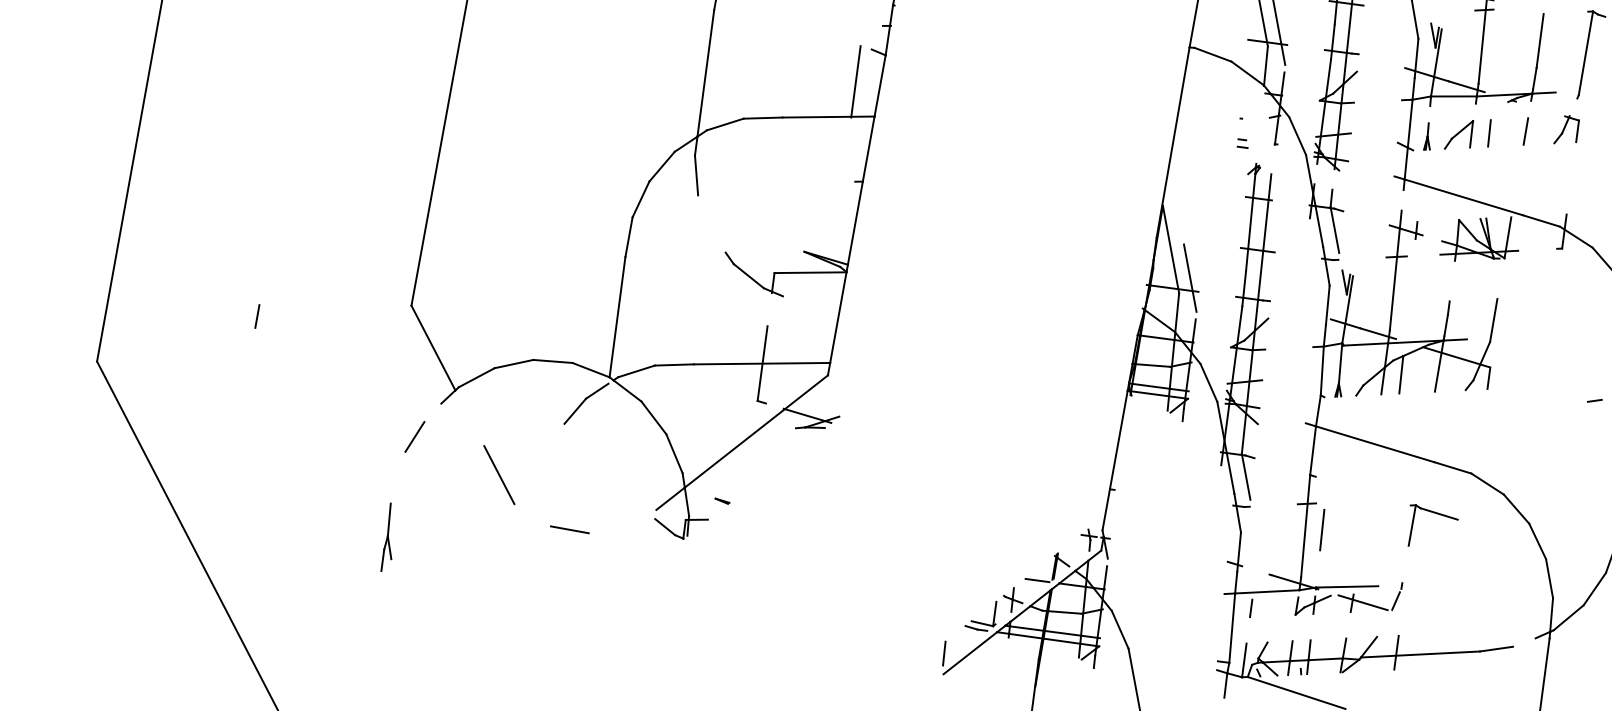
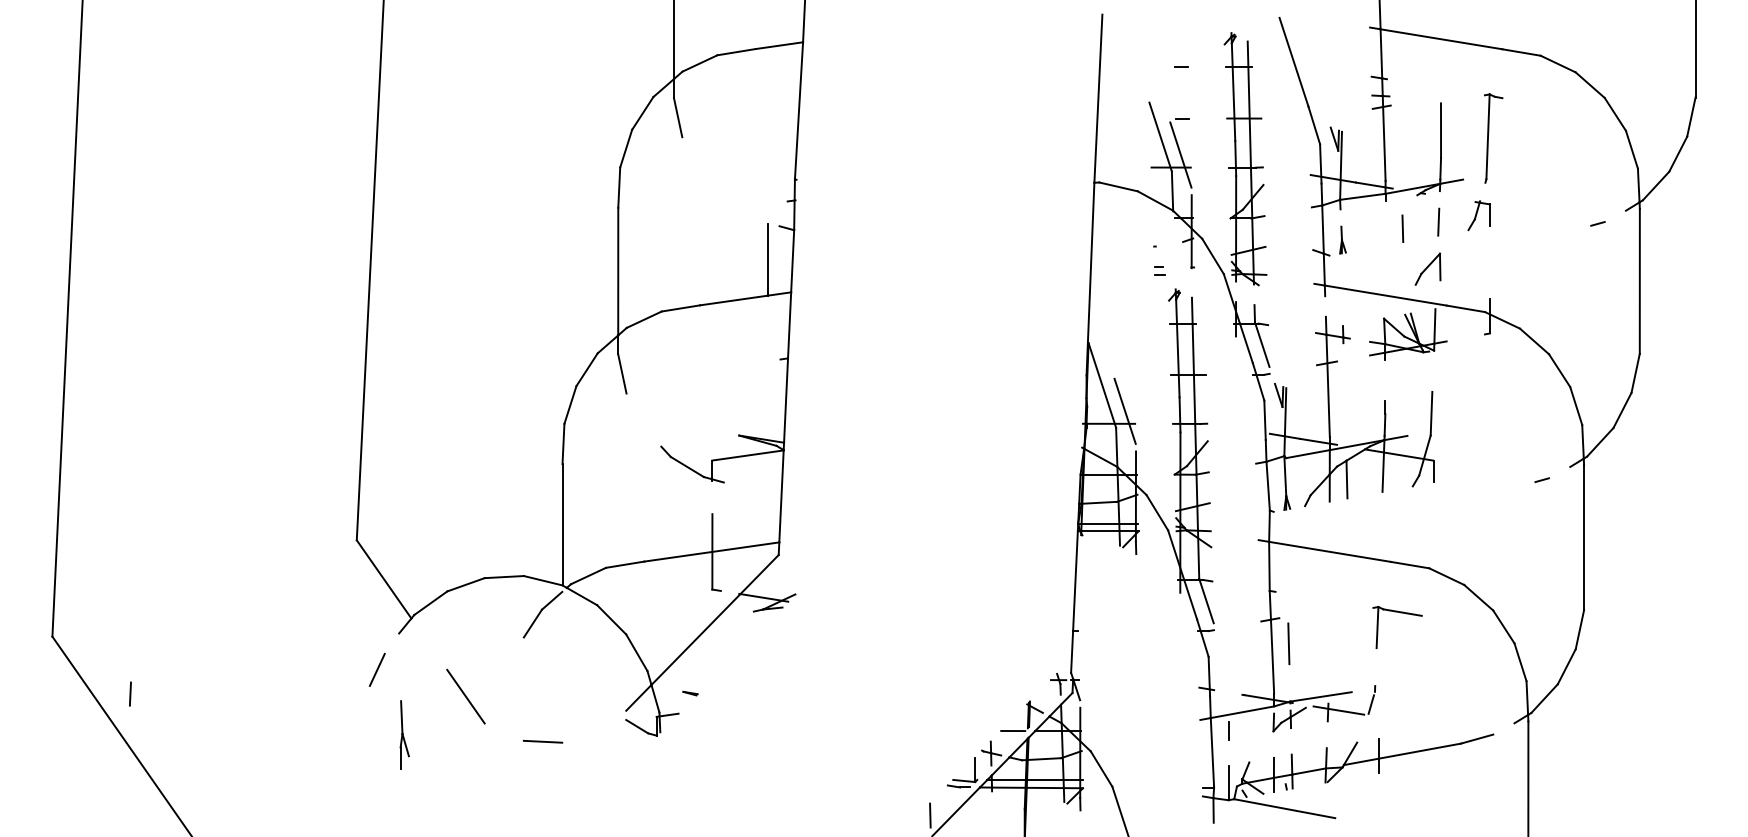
part: (1458, 134) -> (1427, 268), moved
line: (257, 315) -> (130, 693), moved
part: (389, 537) -> (404, 734), moved

